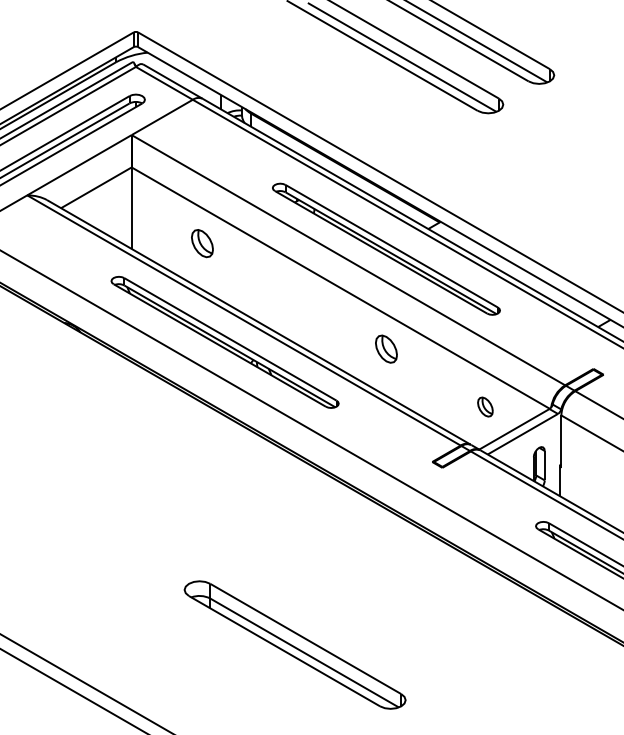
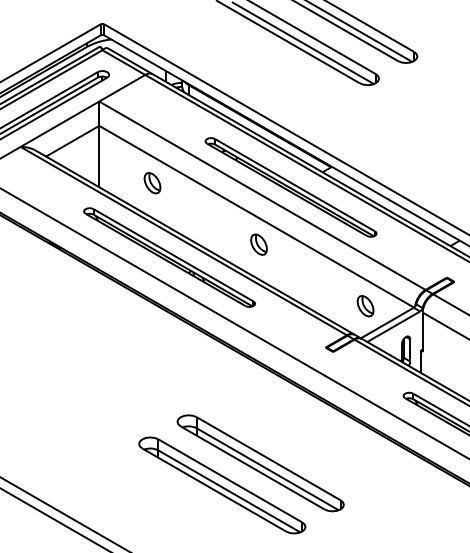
part: (385, 348) -> (258, 244), moved
part: (485, 407) -> (365, 306), size x1.43
part: (345, 615) -> (260, 463), added

